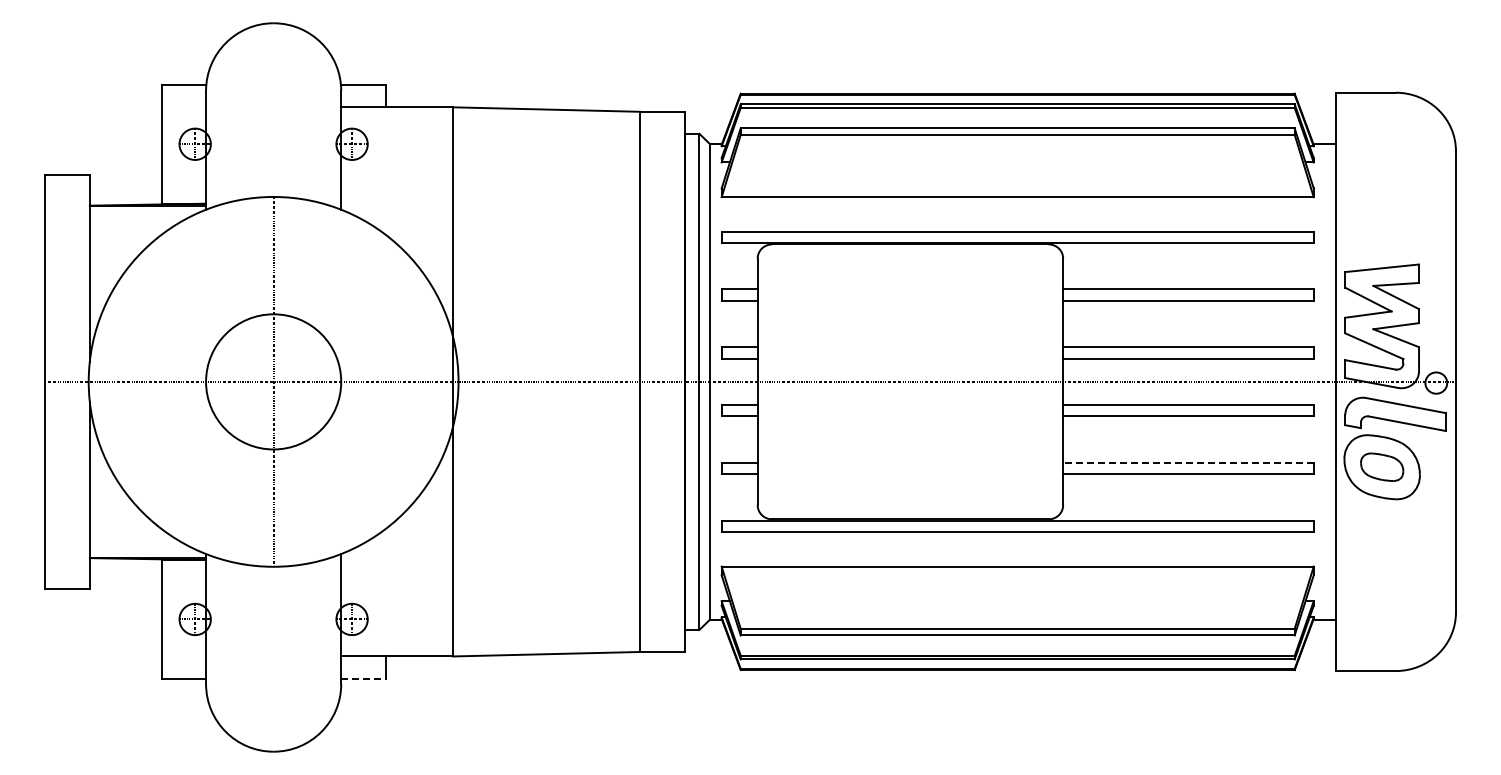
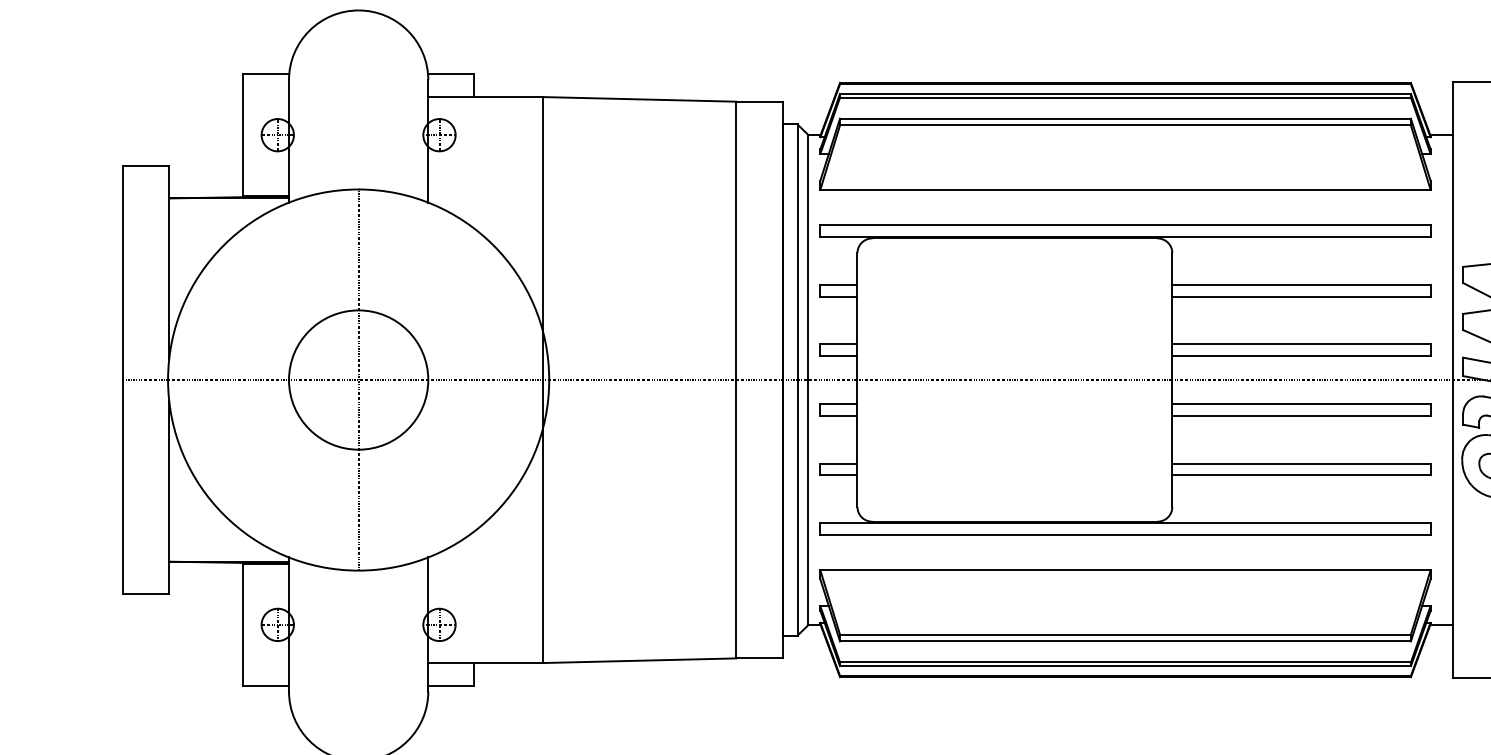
line: (1187, 462) -> (1300, 463), dashed -> solid
line: (363, 678) -> (451, 685), dashed -> solid

